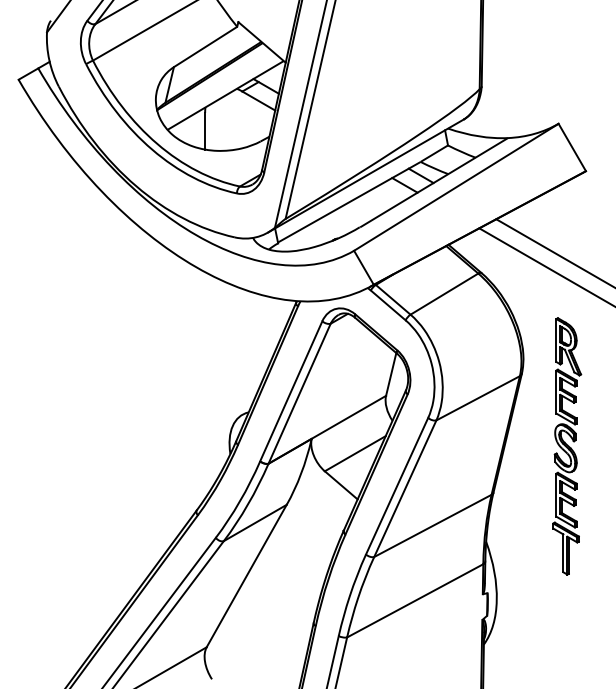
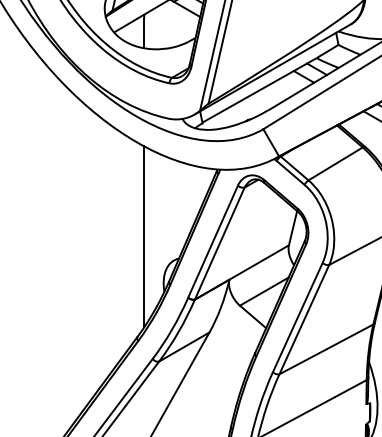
line: (205, 385) -> (144, 237), added

